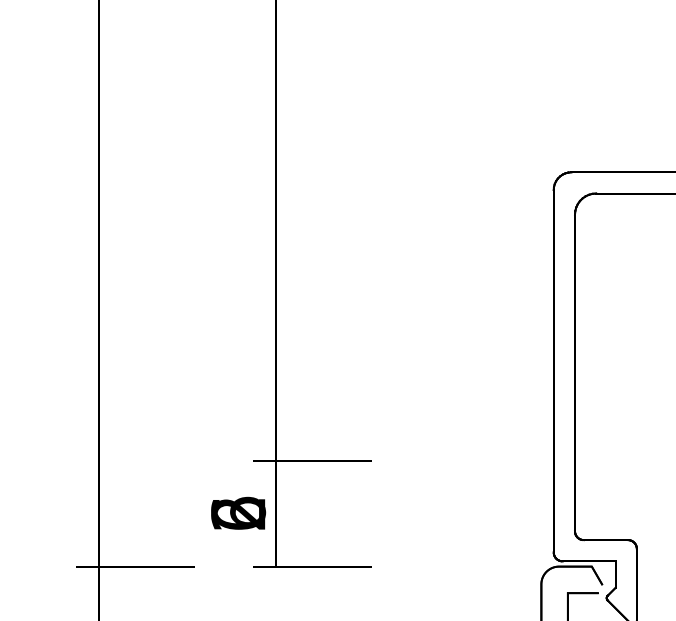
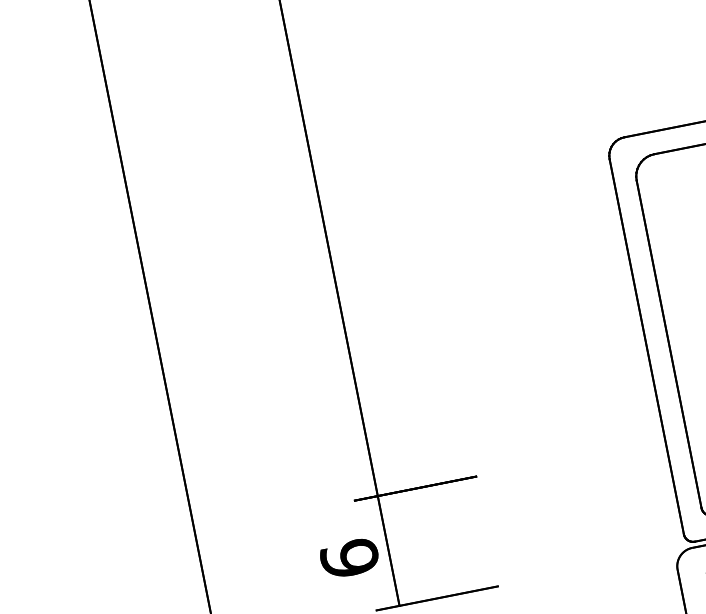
text: (238, 512) -> (349, 557), 2 -> 6

